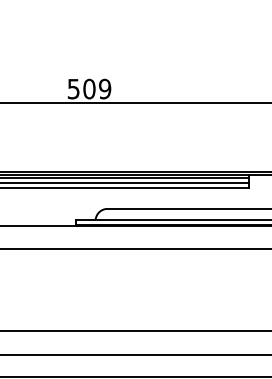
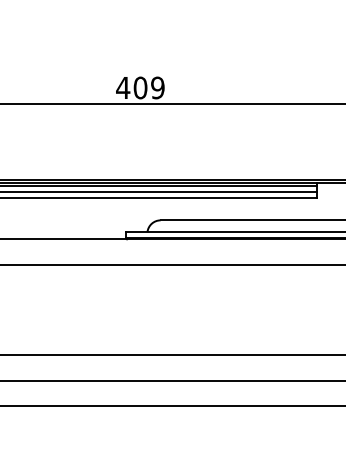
text: (73, 89) -> (123, 88), 509 -> 409

